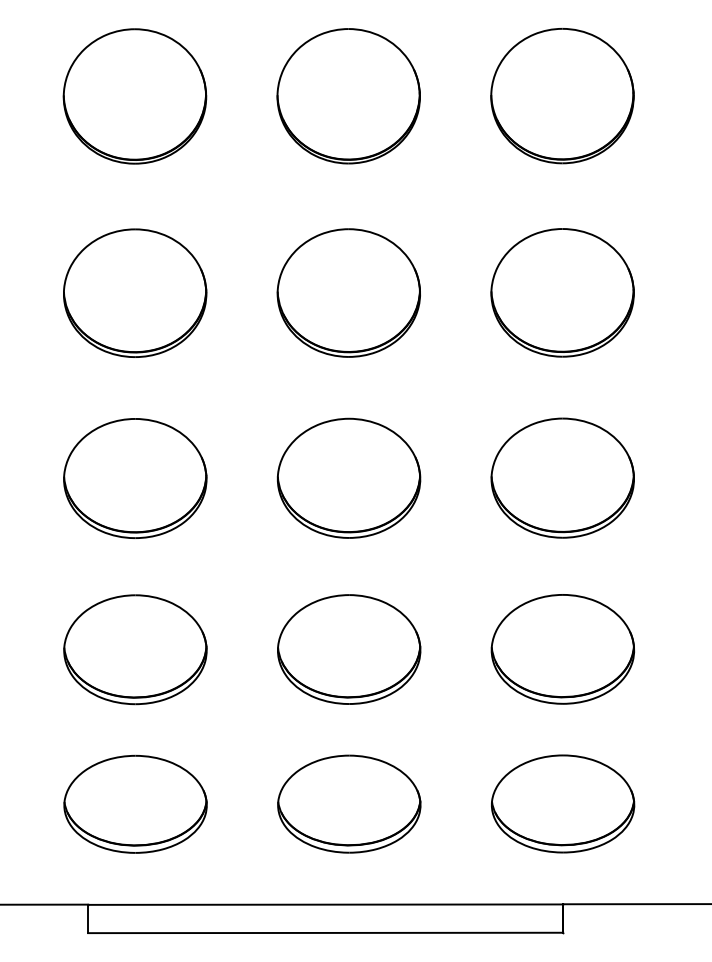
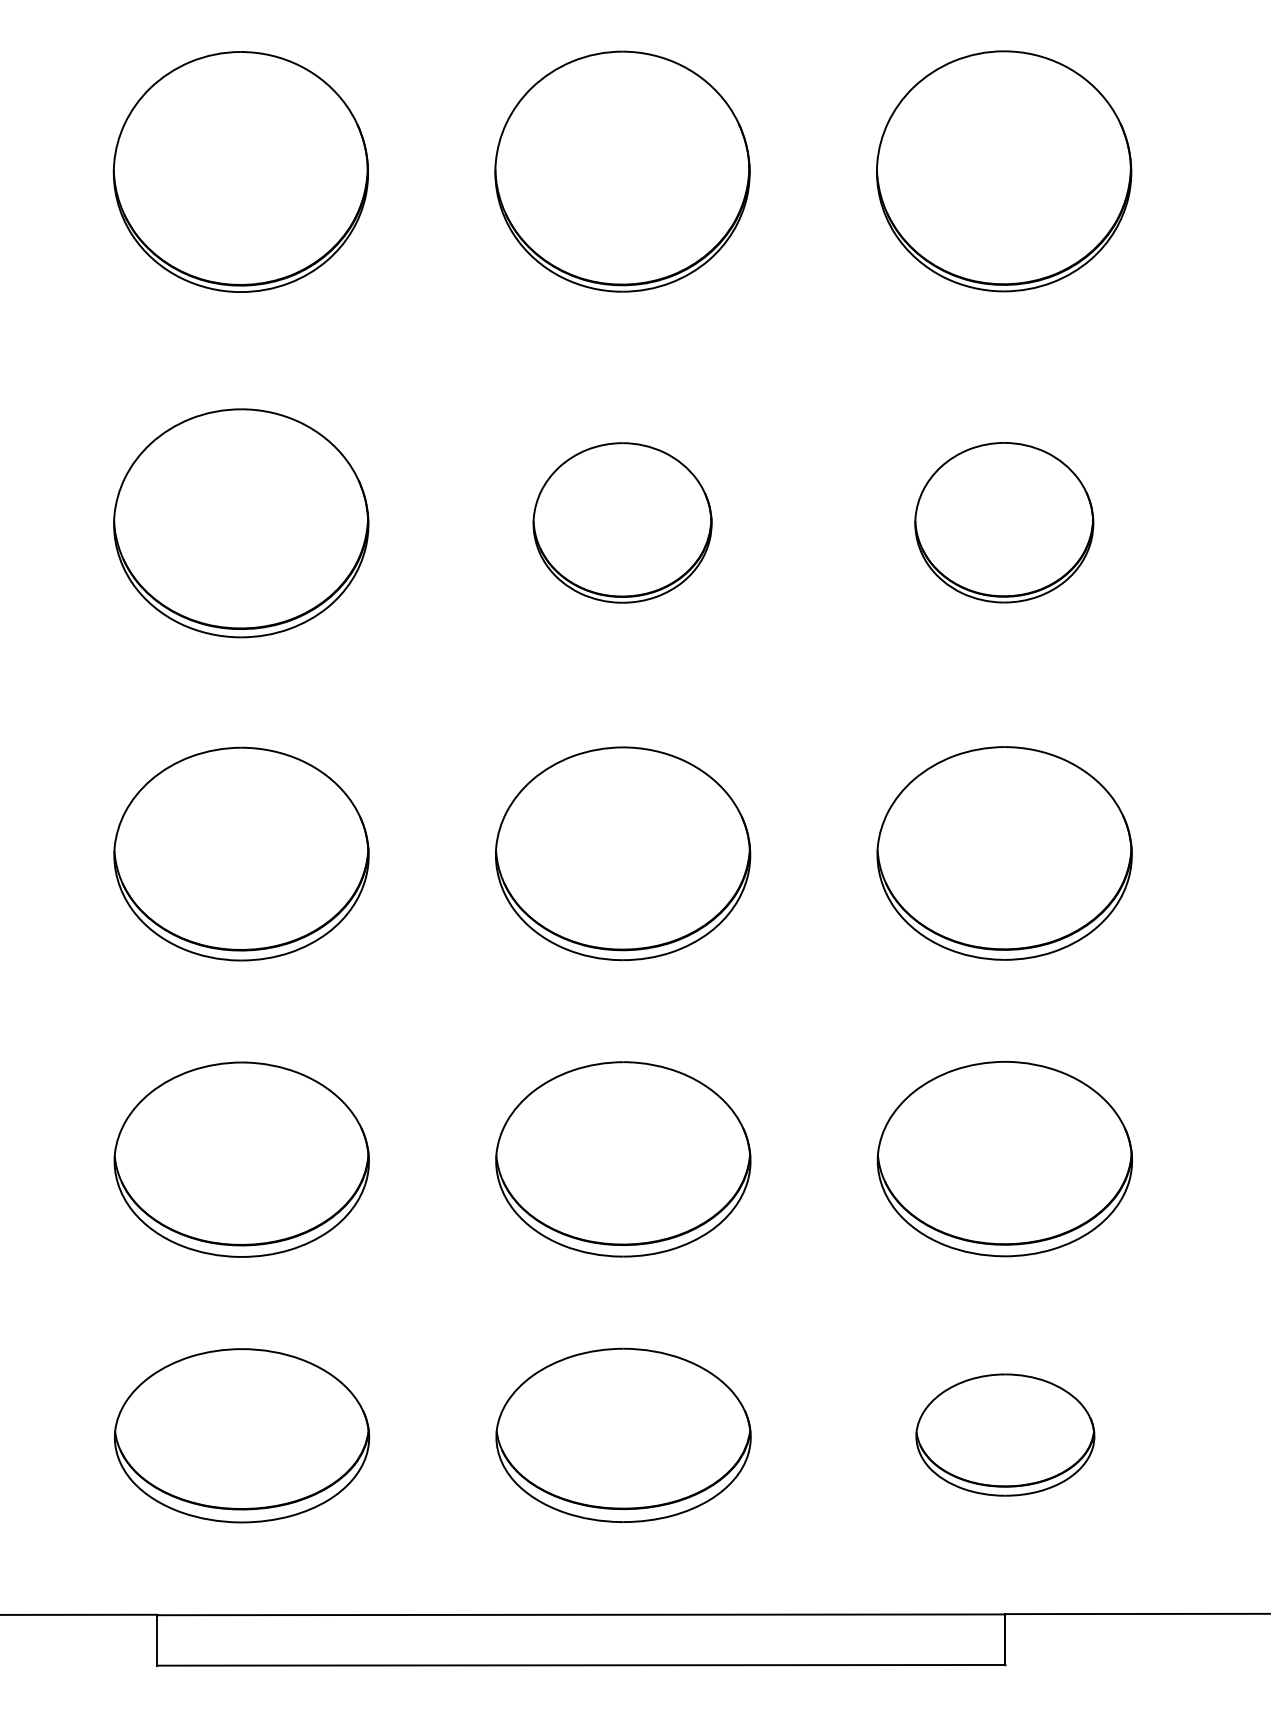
part: (348, 292) -> (622, 521), size x0.7
part: (562, 292) -> (1004, 521), size x0.7
part: (563, 803) -> (1005, 1434), size x0.7

